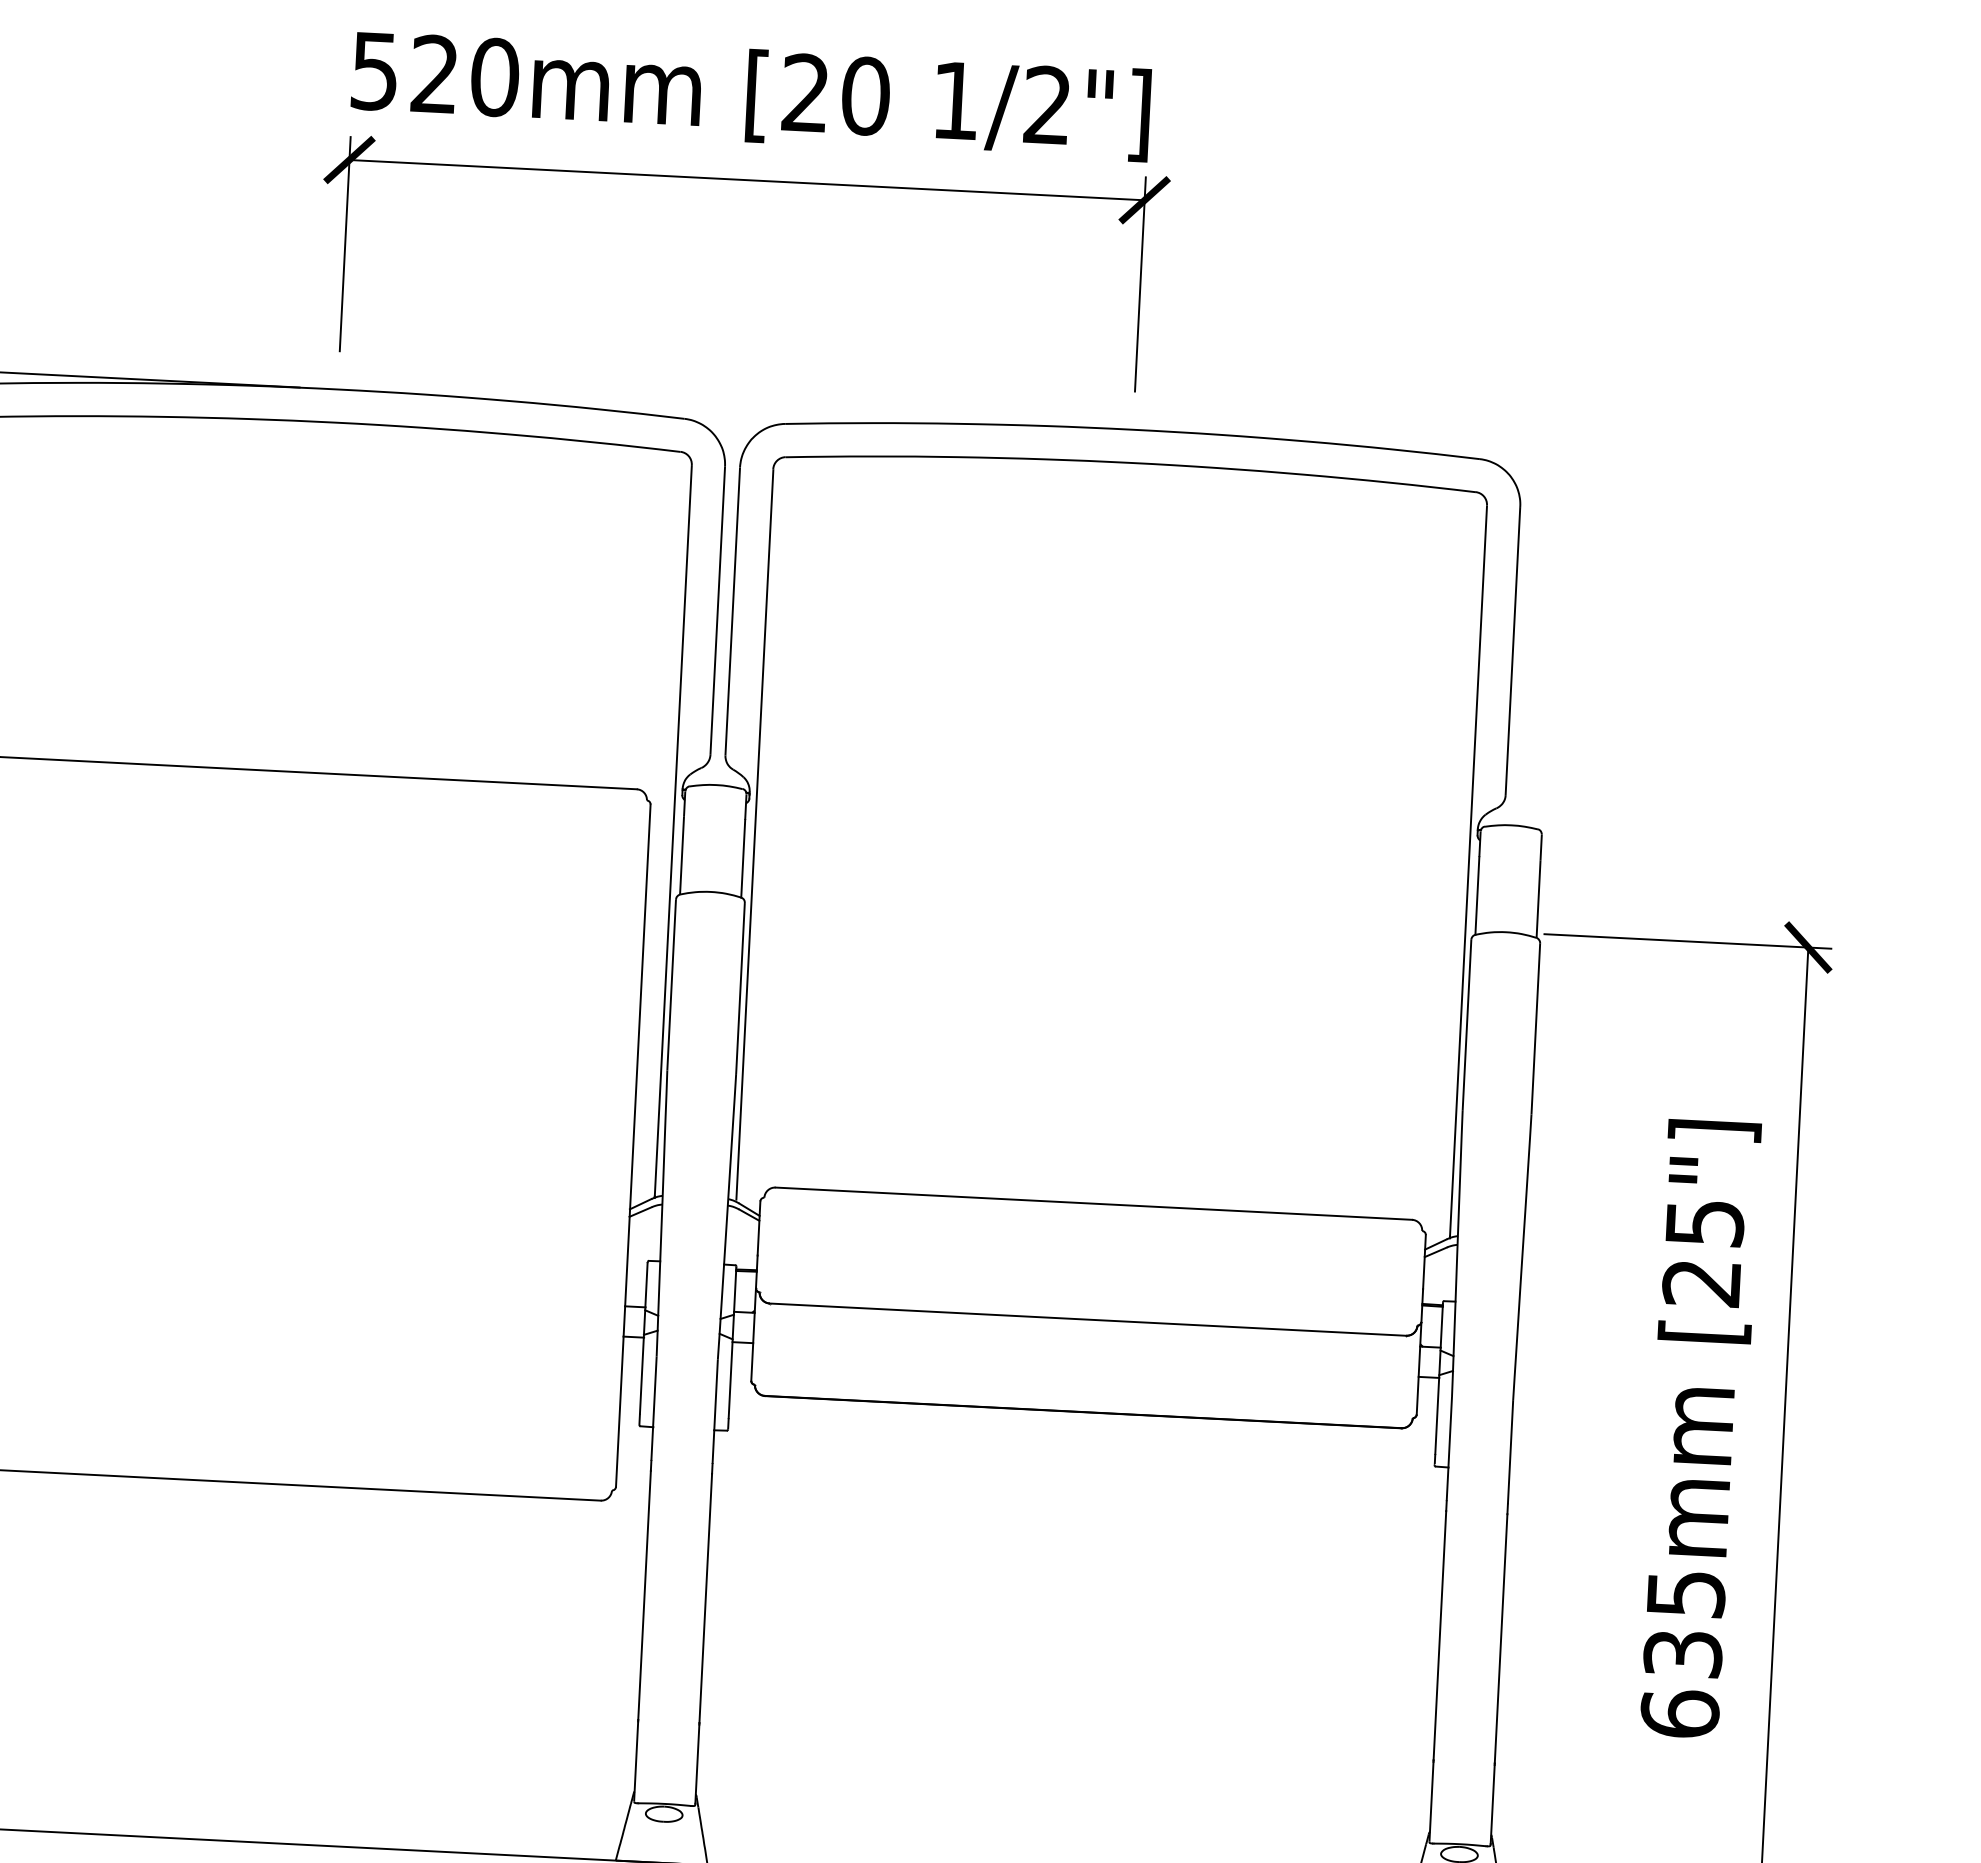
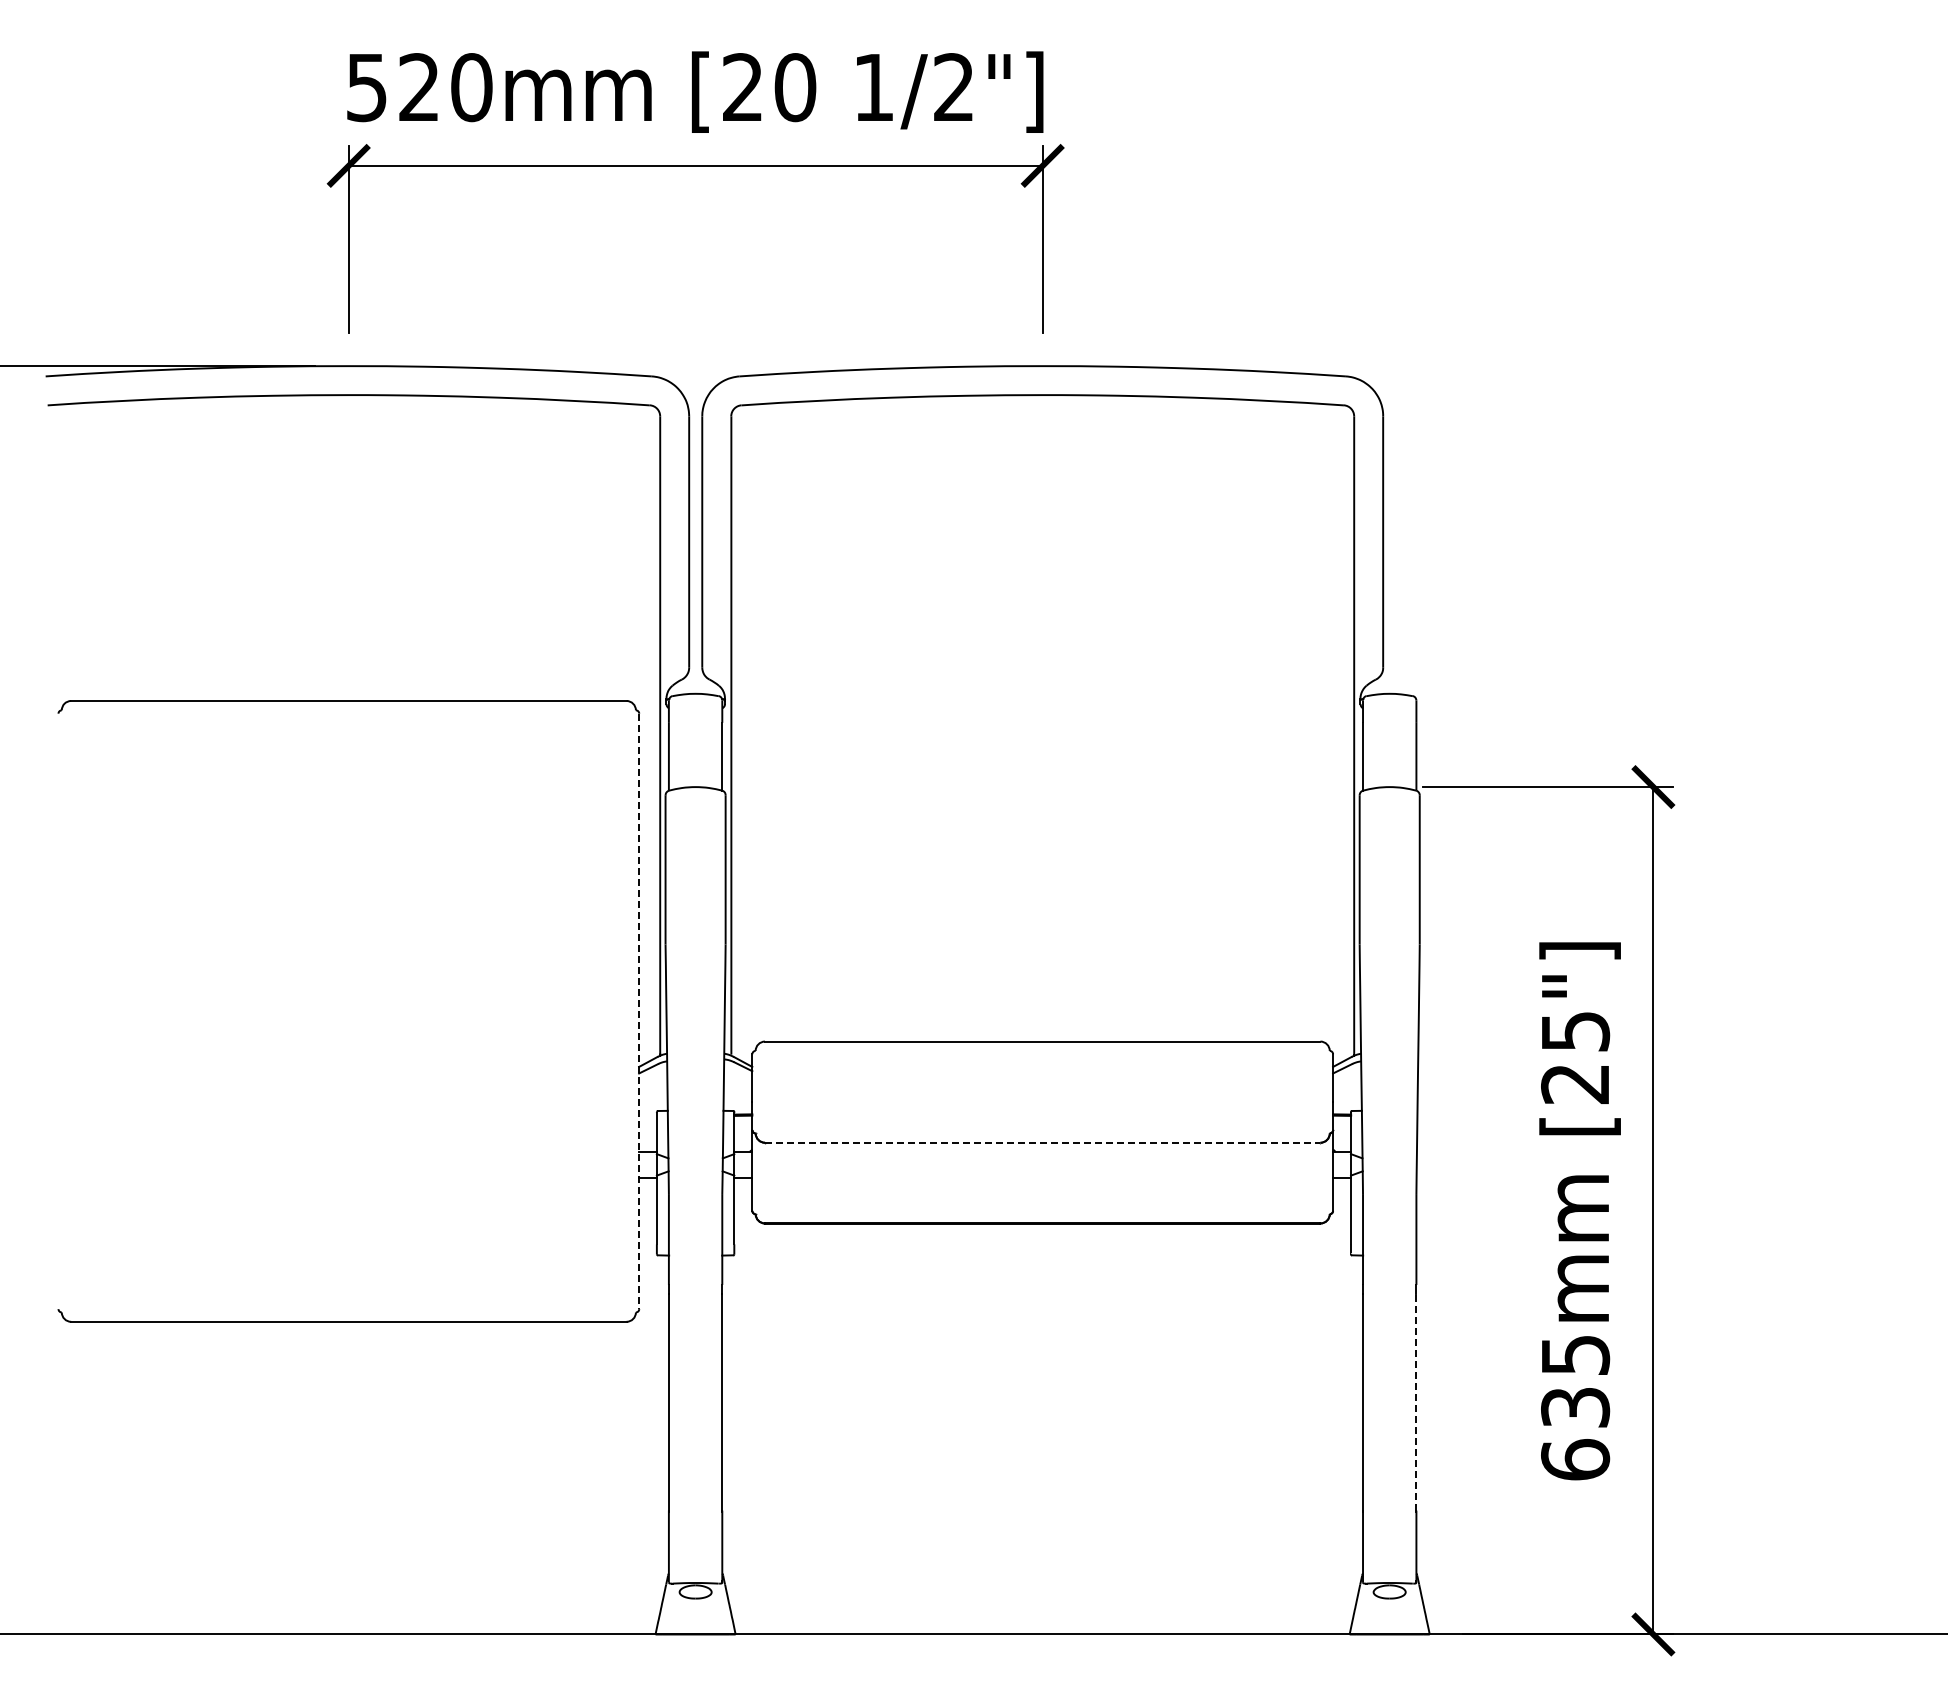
line: (633, 1145) -> (639, 1011), solid -> dashed
line: (1087, 1319) -> (1042, 1142), solid -> dashed
line: (1501, 1637) -> (1416, 1401), solid -> dashed

